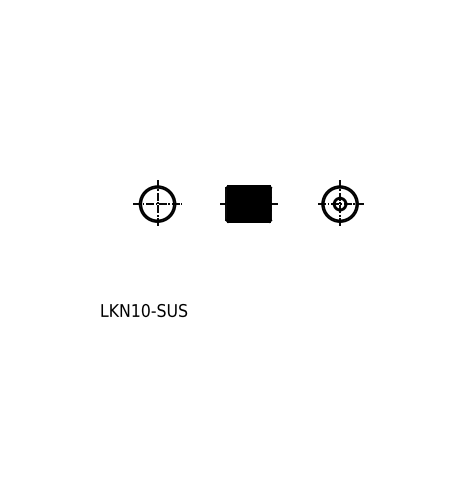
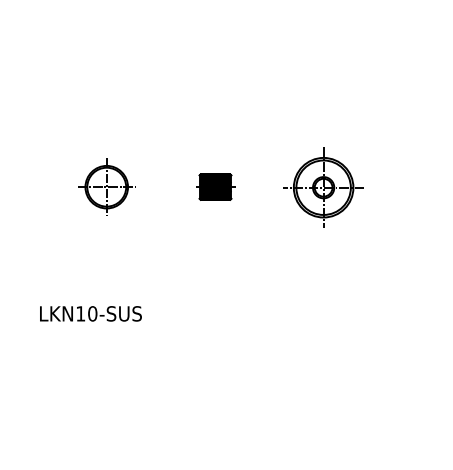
part: (340, 202) -> (324, 185), size x1.4
part: (248, 203) -> (215, 186), size x0.6

